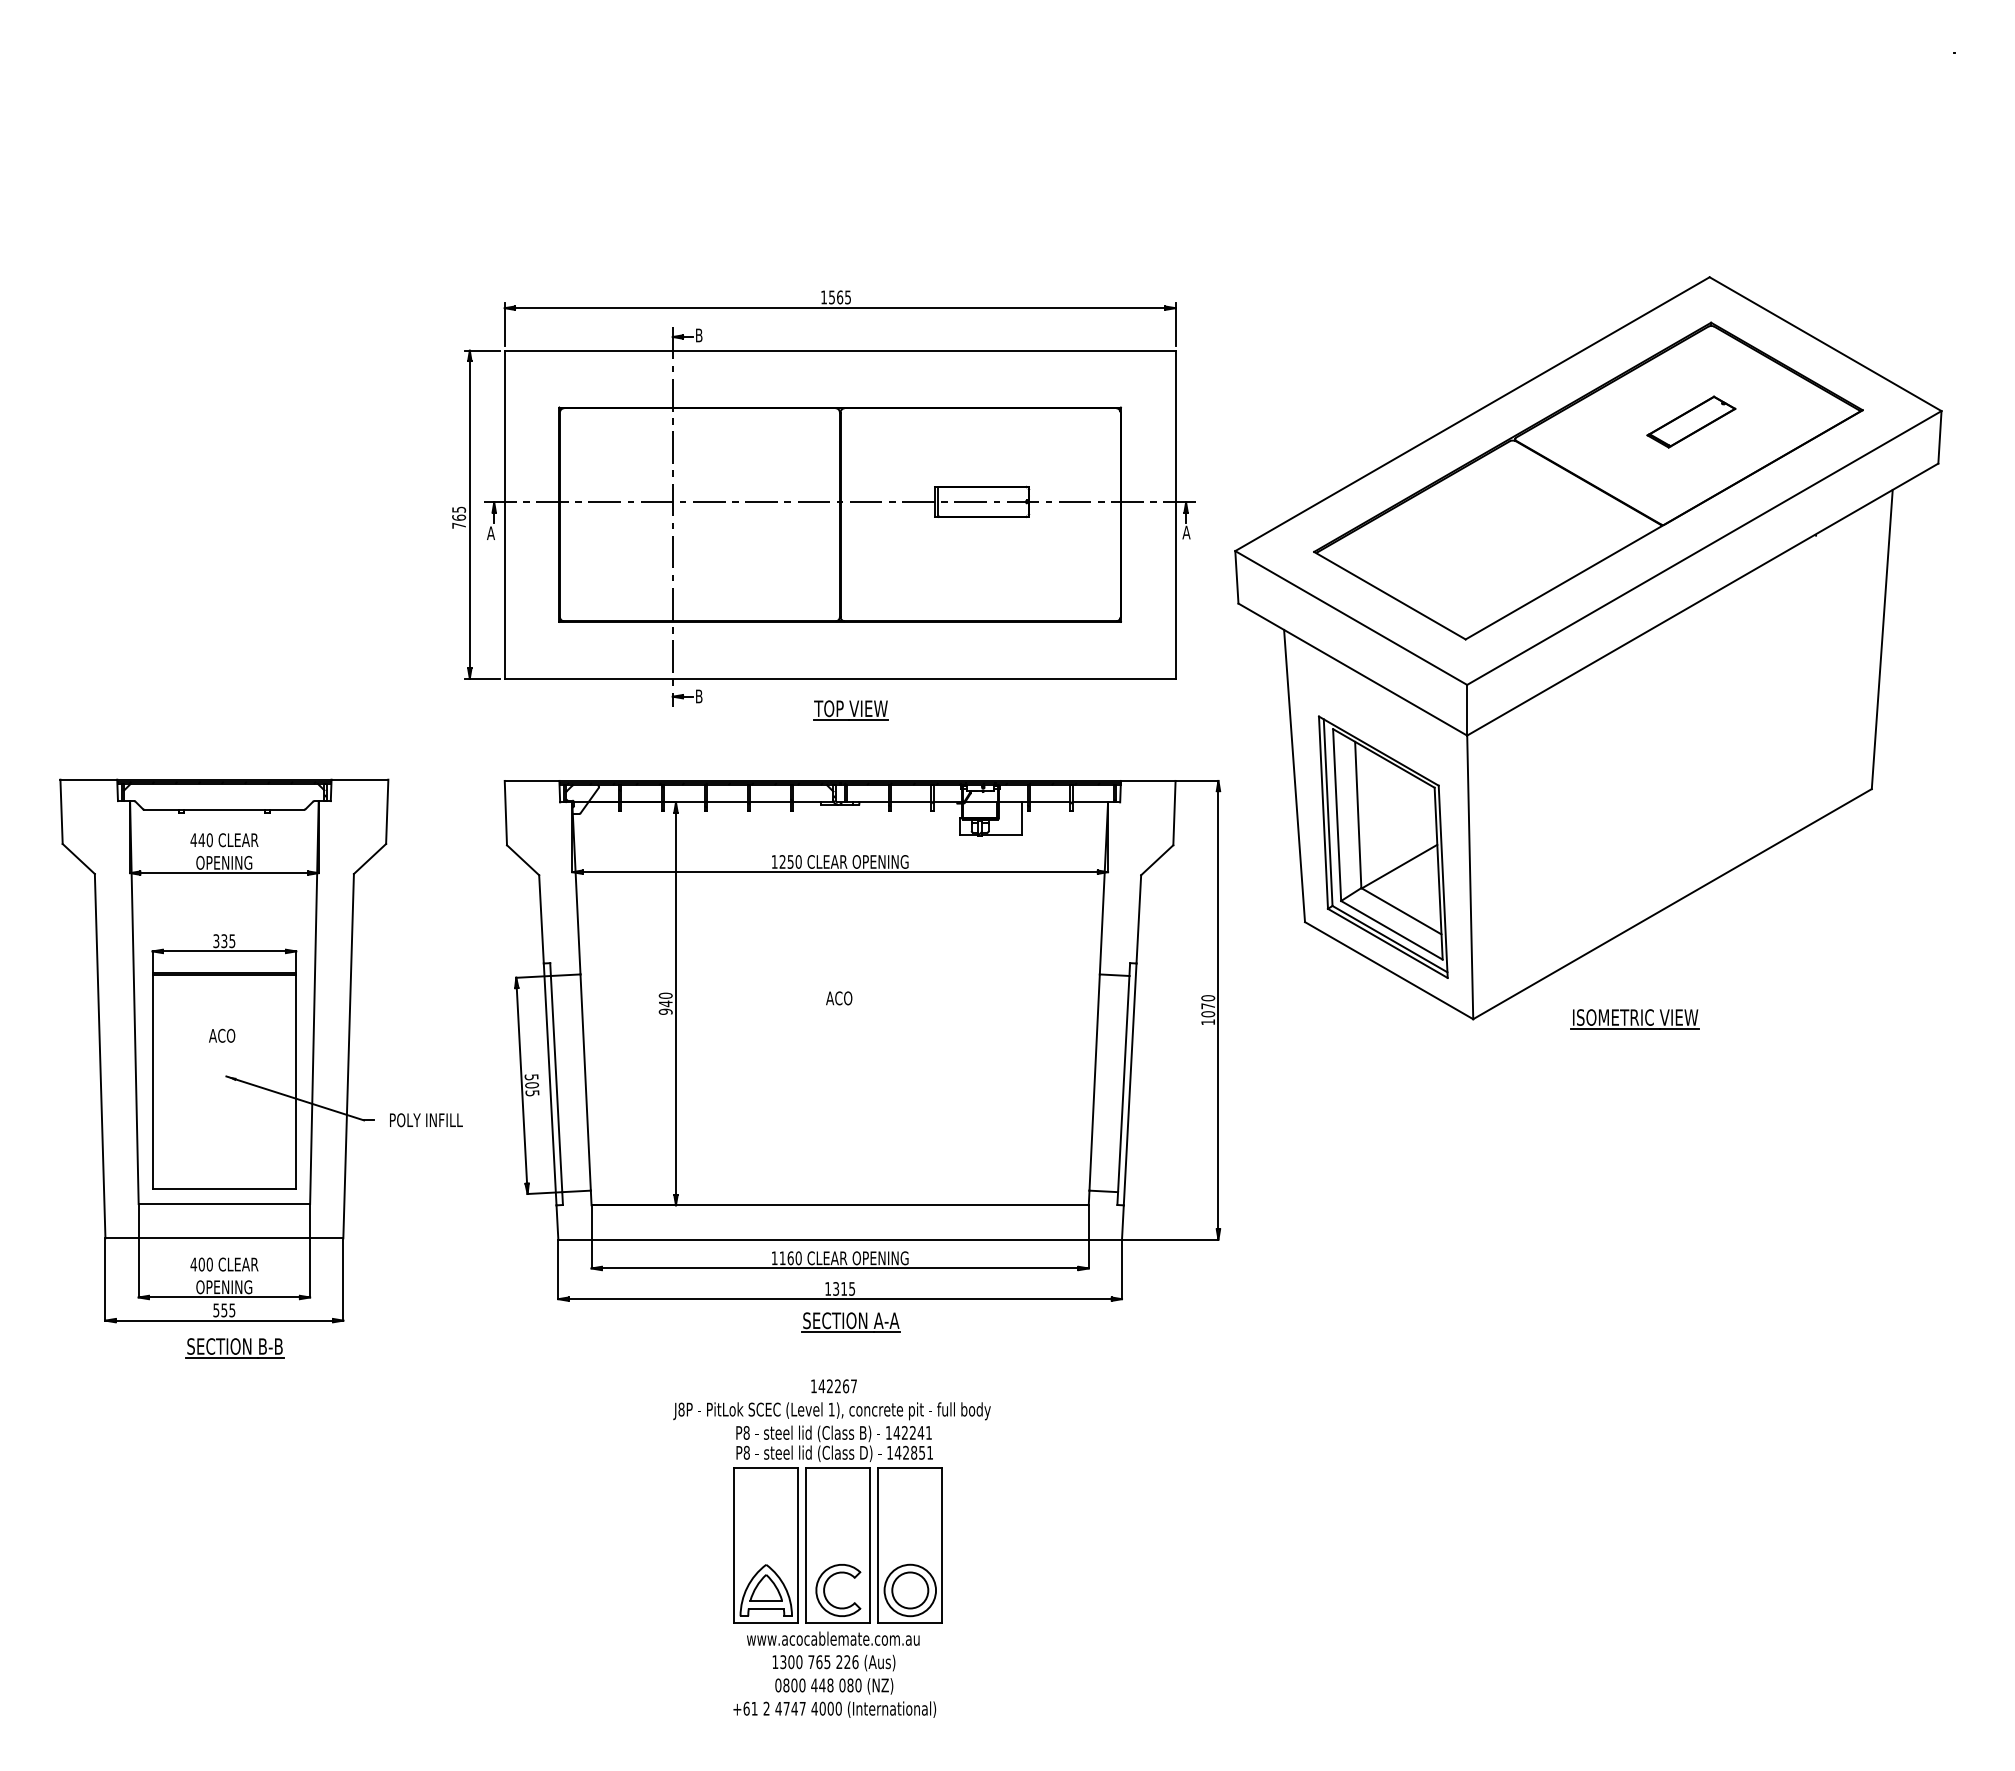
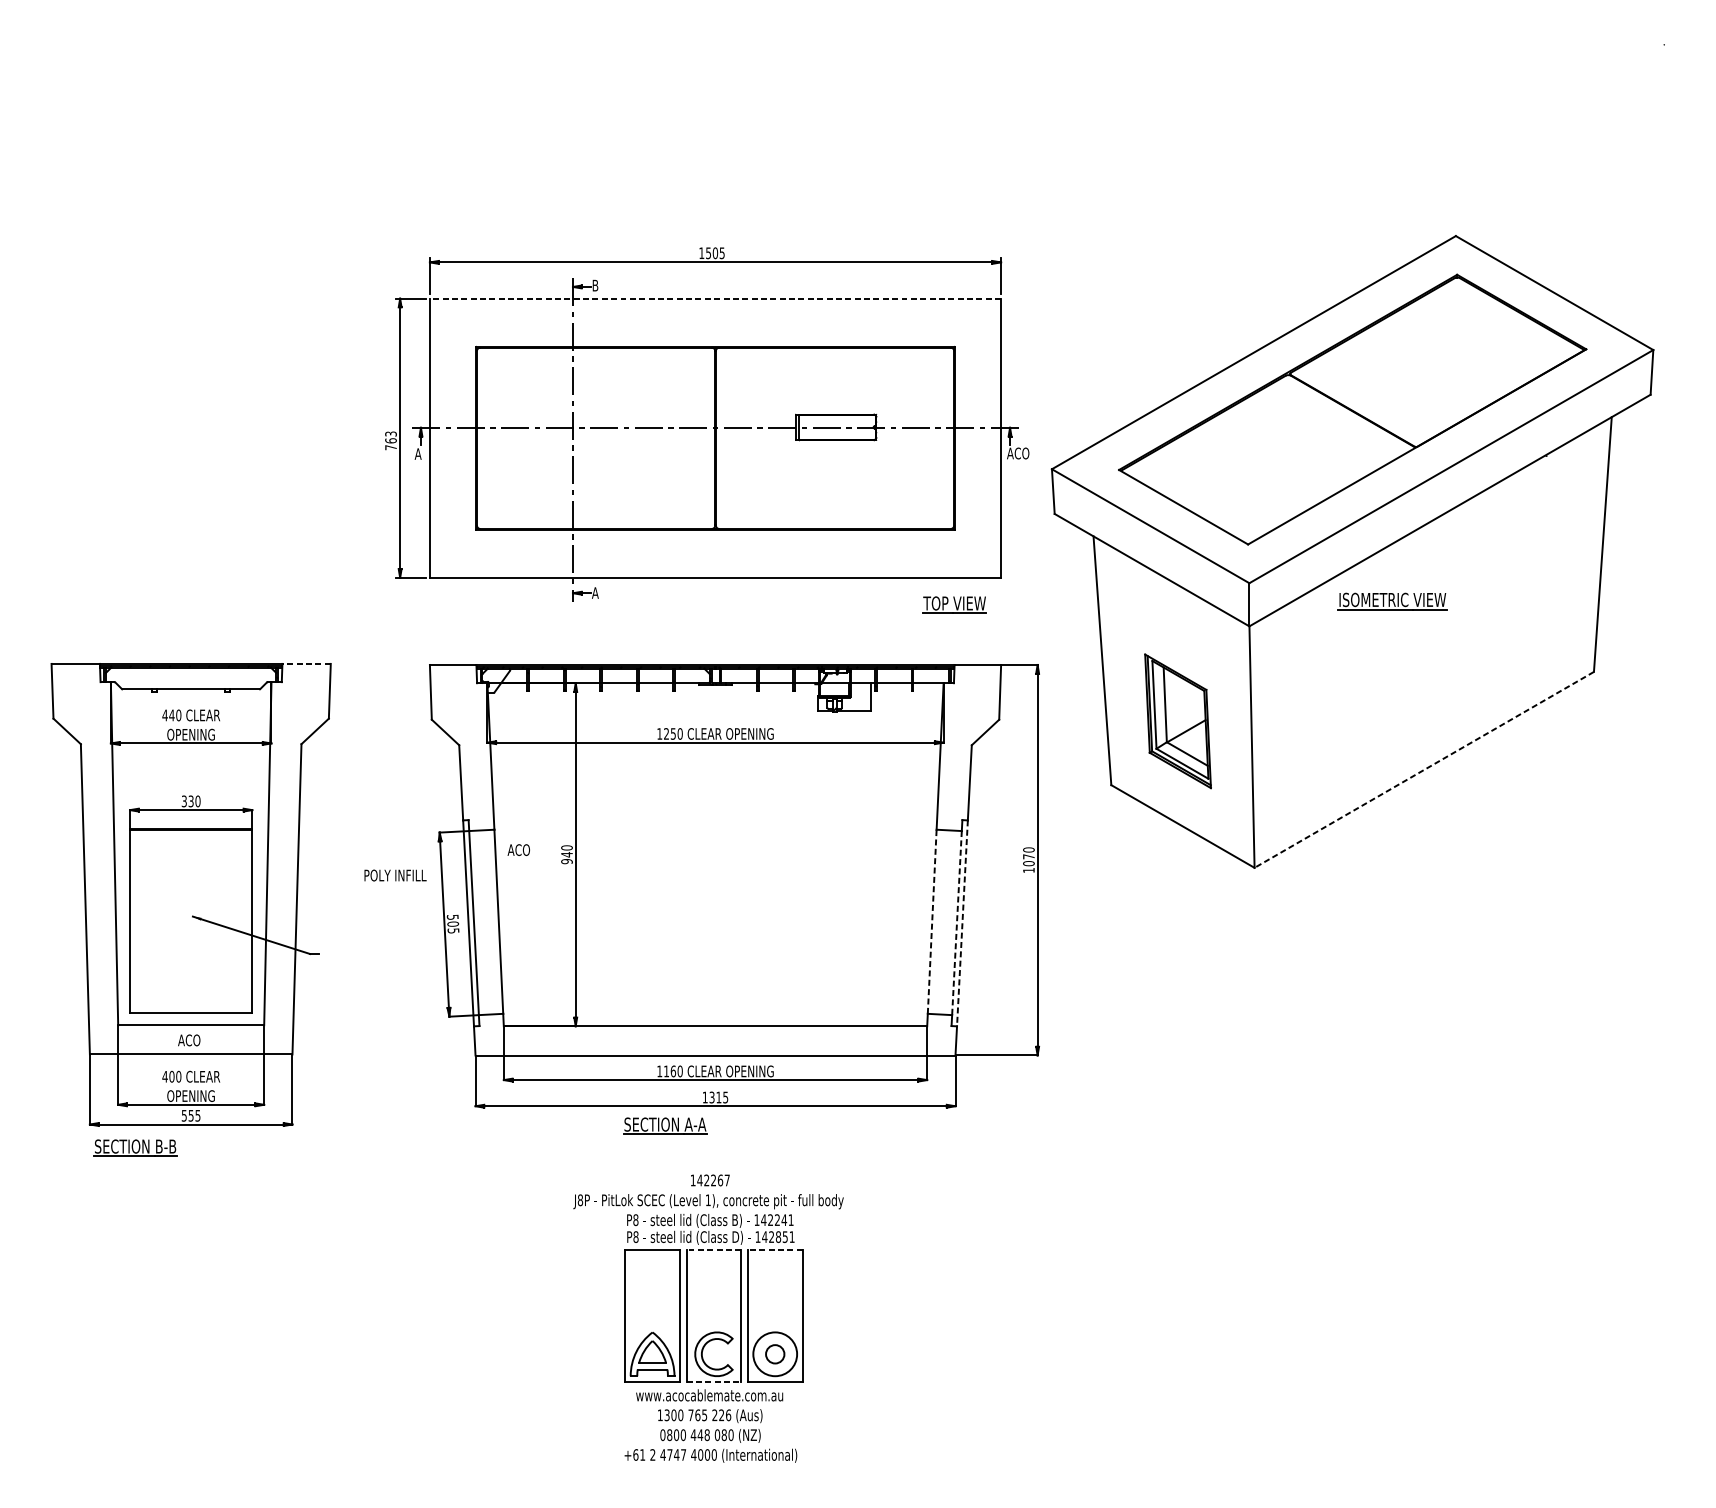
text: (840, 296) -> (715, 252), 1565 -> 1505
line: (839, 350) -> (714, 298), solid -> dashed
part: (1691, 421) -> (1440, 358), removed
text: (458, 509) -> (390, 433), 765 -> 763
text: (1199, 532) -> (1021, 453), A -> ACO
text: (699, 696) -> (595, 593), B -> A
part: (850, 710) -> (954, 604), moved
line: (359, 779) -> (306, 663), solid -> dashed
part: (1383, 846) -> (1178, 720), size x0.6
line: (1672, 904) -> (1424, 770), solid -> dashed
text: (232, 941) -> (198, 801), 335 -> 330
text: (839, 998) -> (519, 850), moved
part: (1634, 1019) -> (1391, 601), moved
text: (222, 1035) -> (189, 1040), moved
line: (1094, 1082) -> (932, 921), solid -> dashed
line: (1123, 1084) -> (956, 923), solid -> dashed
line: (1130, 1084) -> (962, 923), solid -> dashed
text: (426, 1120) -> (395, 875), moved
part: (850, 1322) -> (664, 1126), moved
part: (234, 1348) -> (135, 1148), moved
line: (837, 1468) -> (713, 1250), solid -> dashed
line: (909, 1468) -> (774, 1250), solid -> dashed
circle: (910, 1590) -> (775, 1354), size x0.6
line: (838, 1622) -> (714, 1381), solid -> dashed

